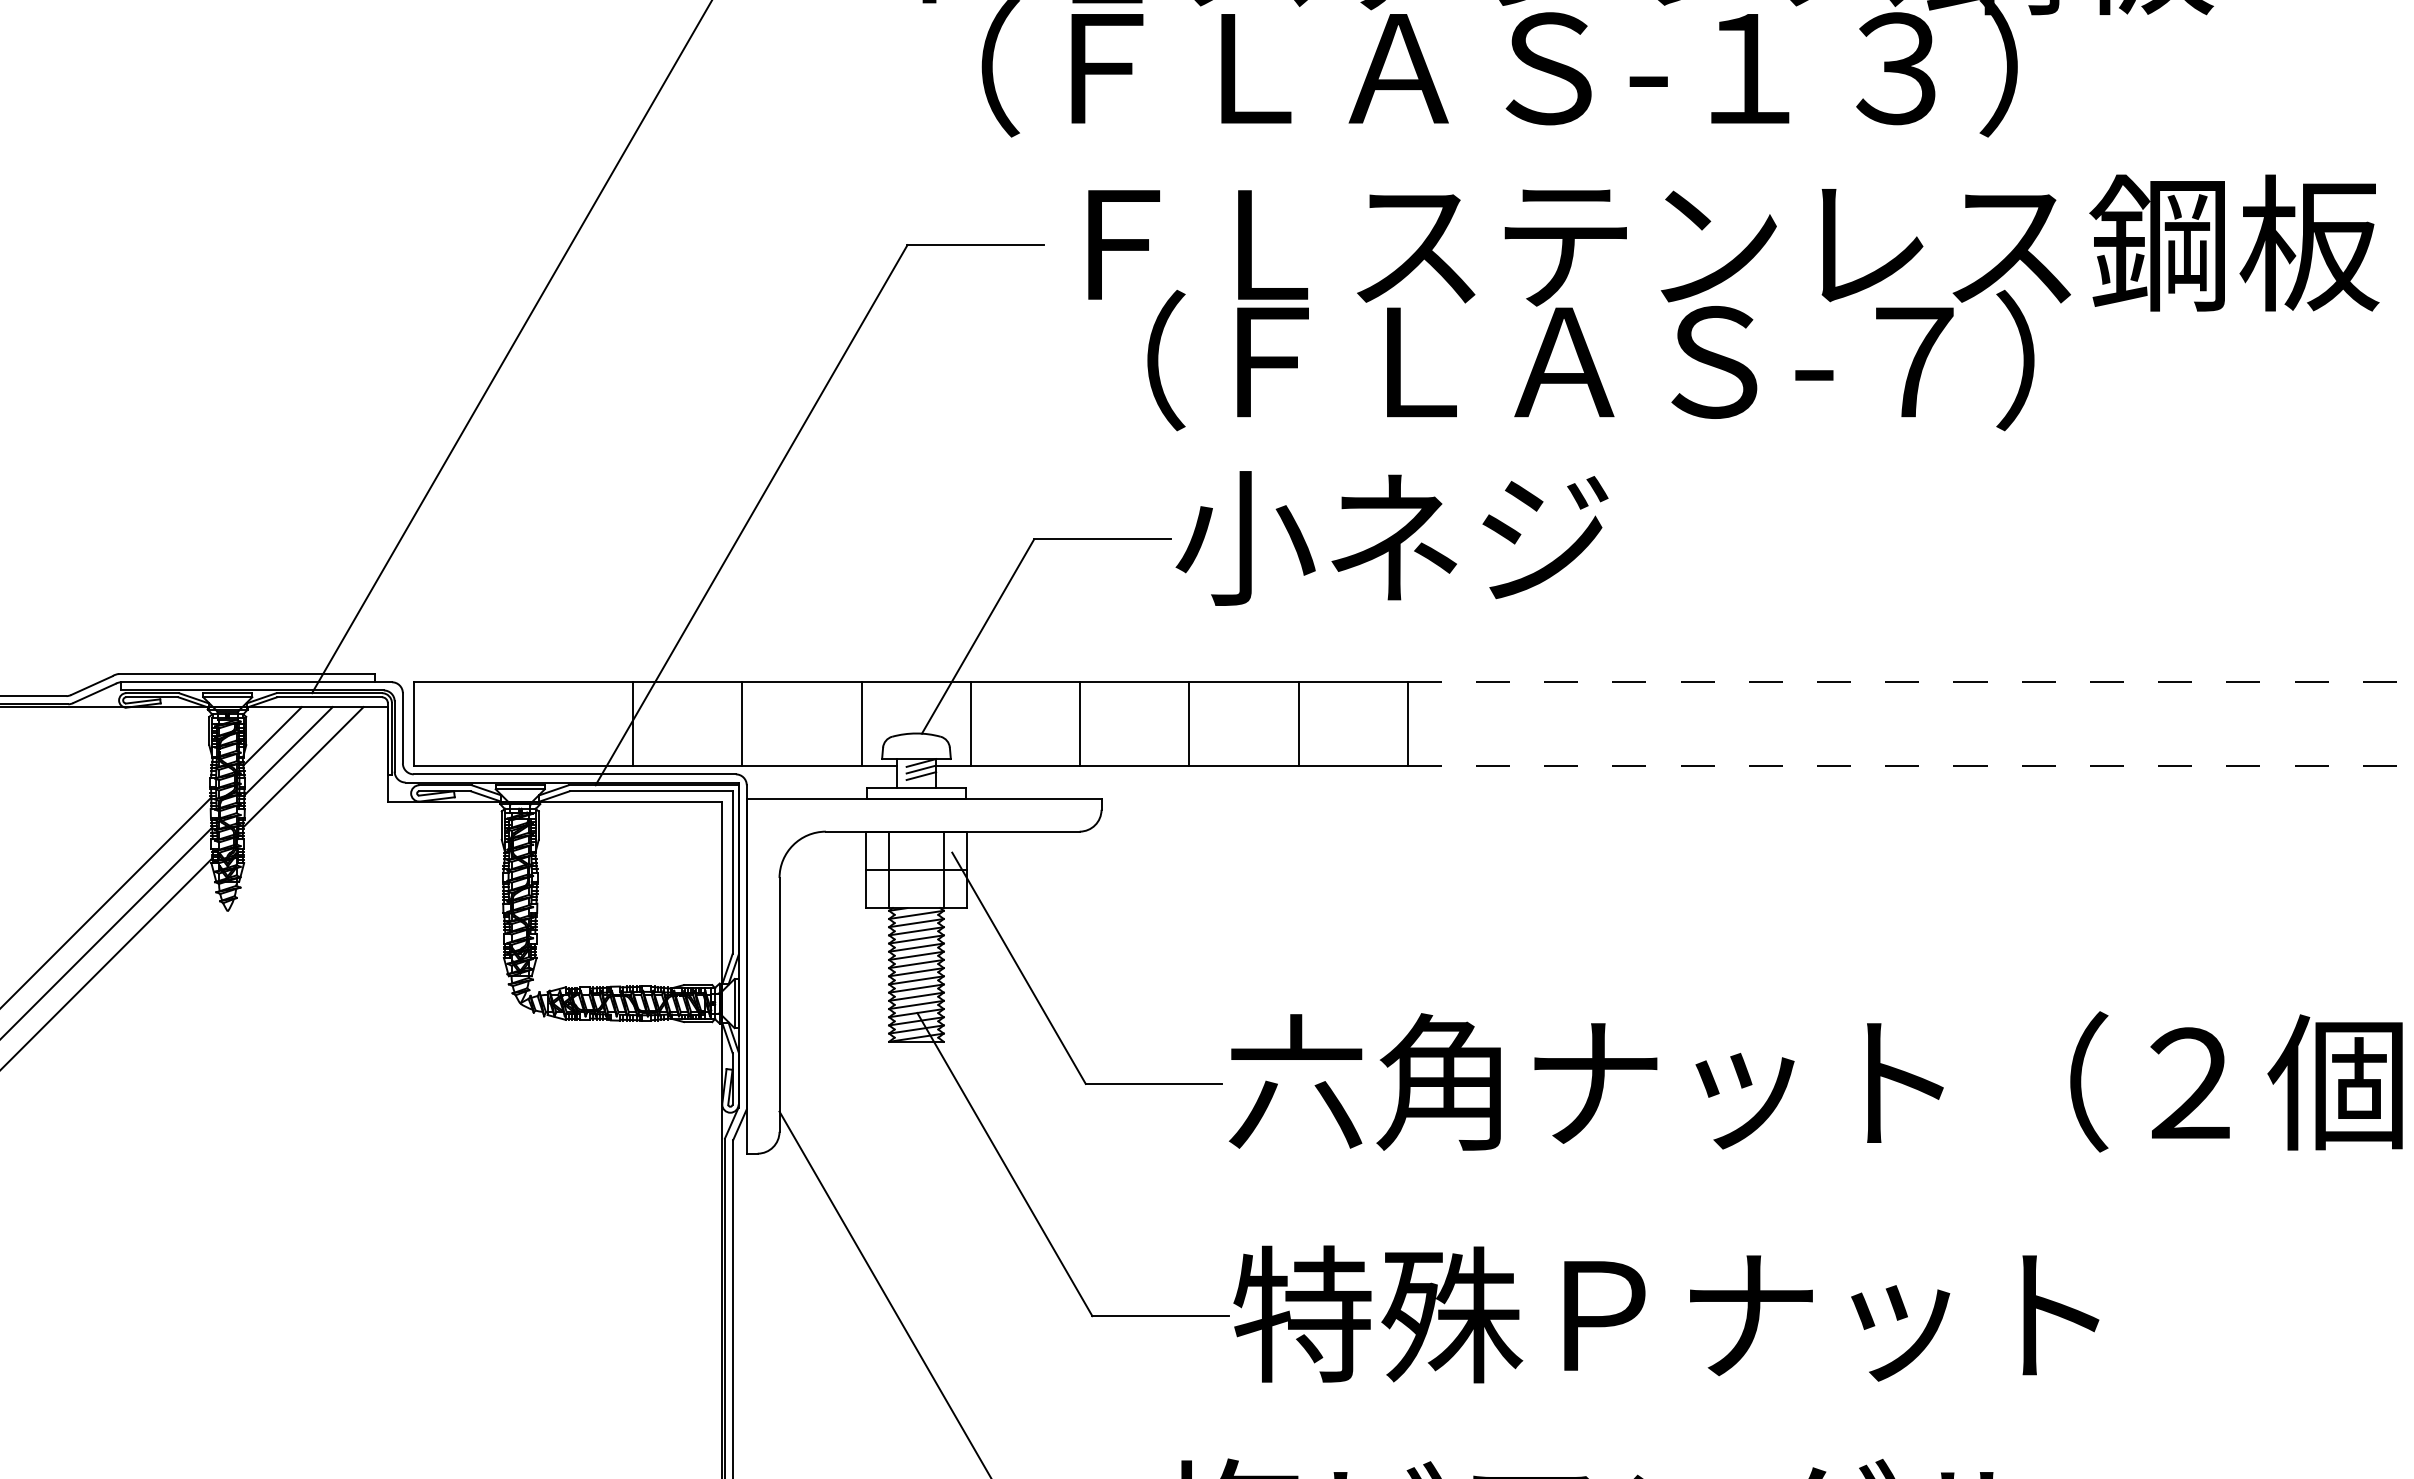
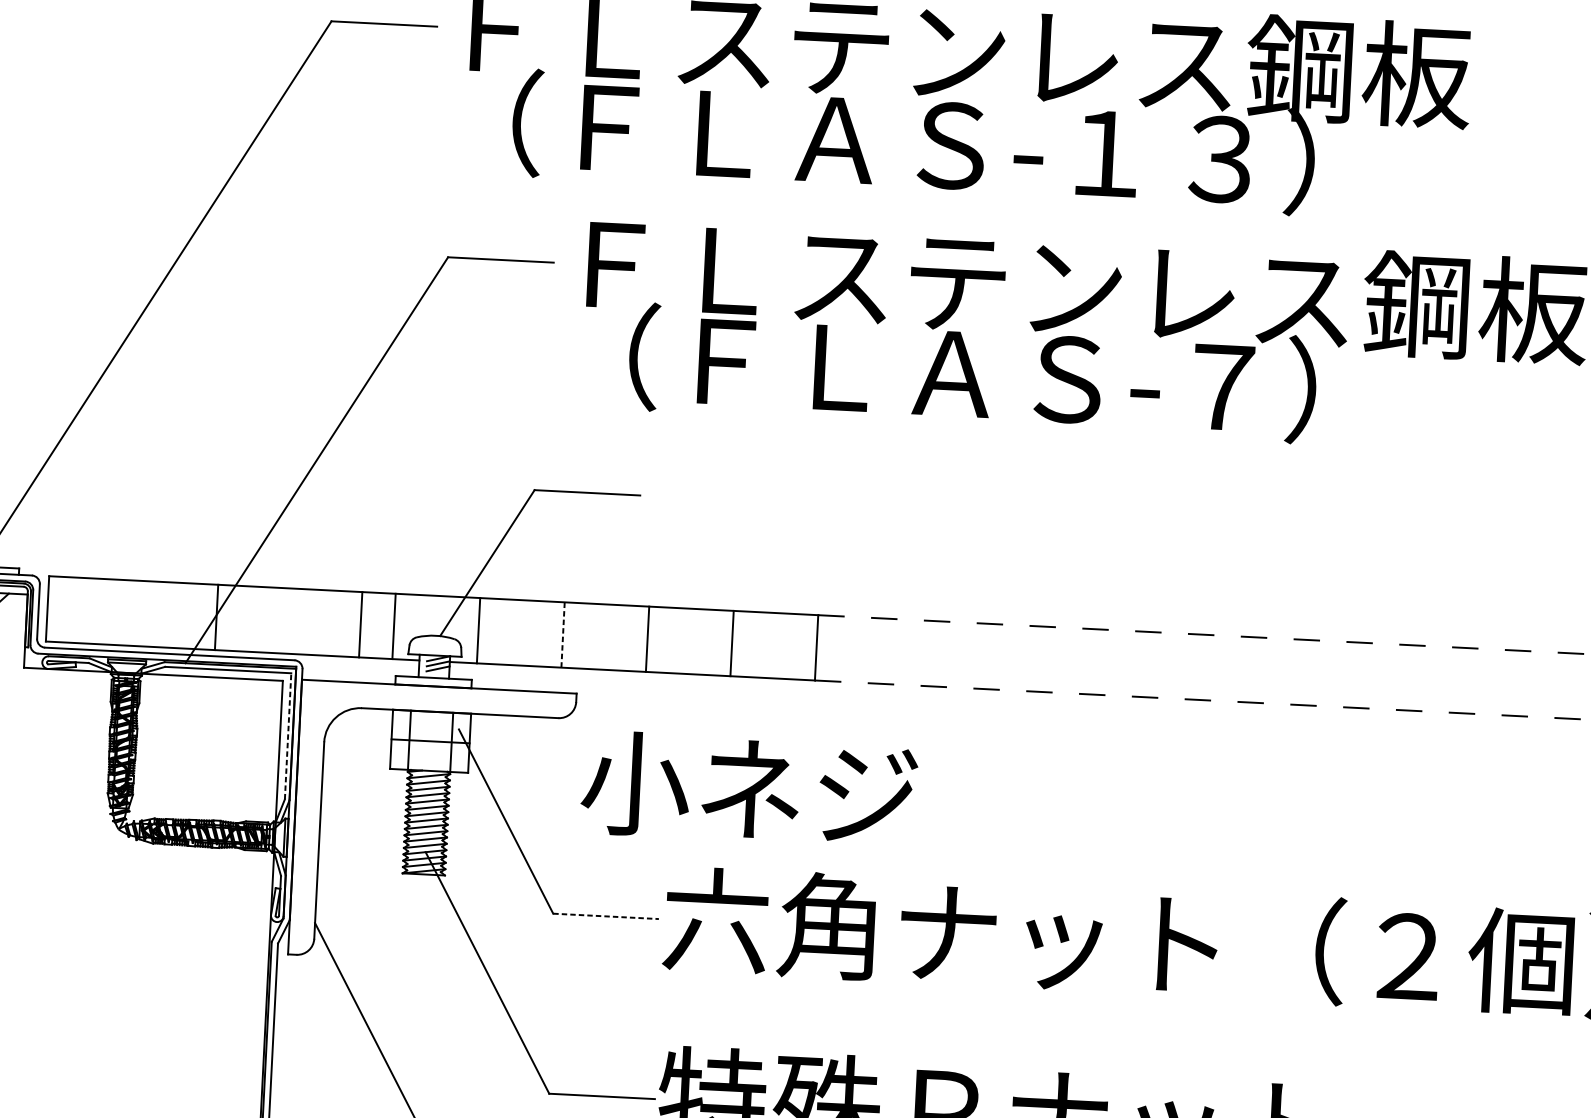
text: (1391, 538) -> (748, 789), moved
line: (1080, 723) -> (563, 634), solid -> dashed
line: (741, 724) -> (360, 624), moved
line: (732, 872) -> (288, 736), solid -> dashed
line: (1154, 1083) -> (606, 916), solid -> dashed

